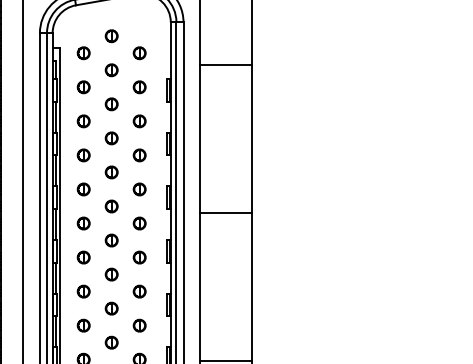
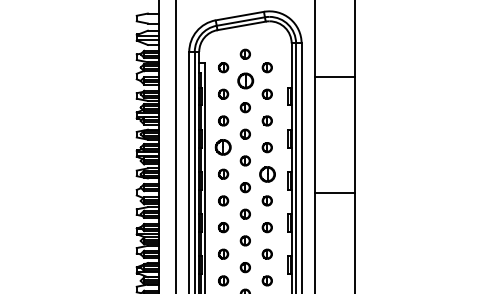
part: (110, 69) -> (244, 80), size x1.6
part: (83, 155) -> (223, 147), size x1.6
part: (138, 188) -> (266, 173), size x1.6

